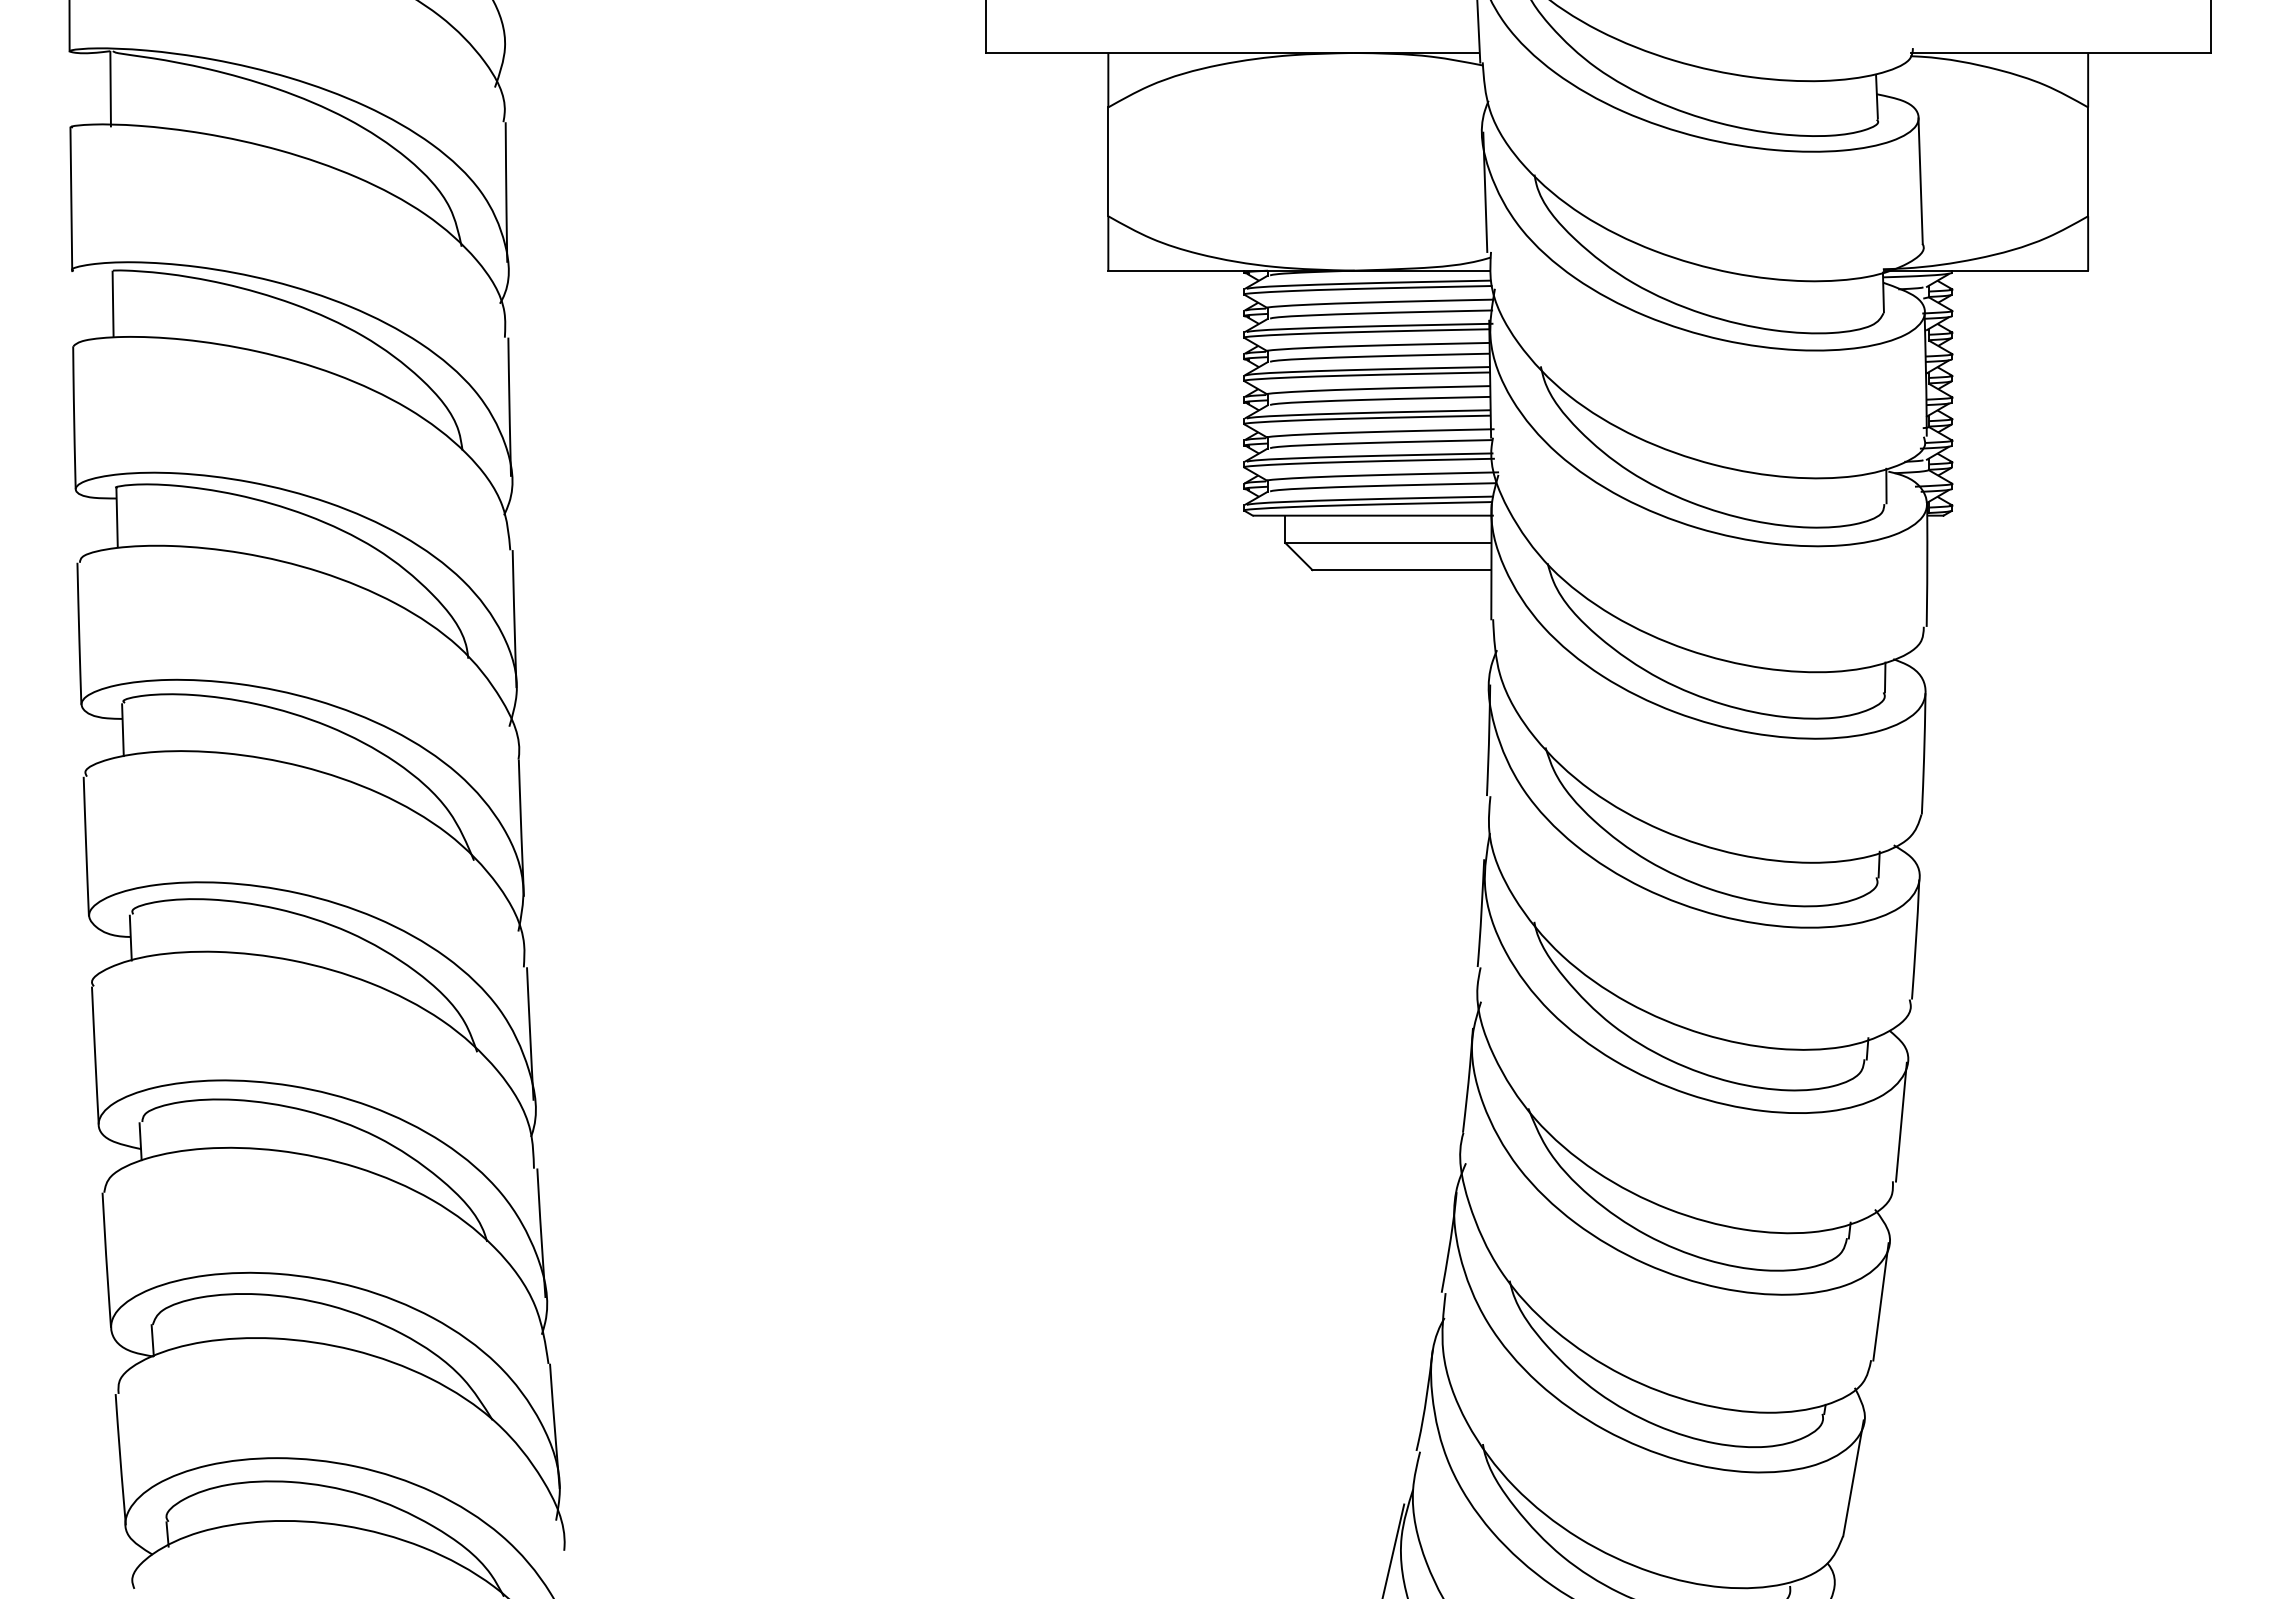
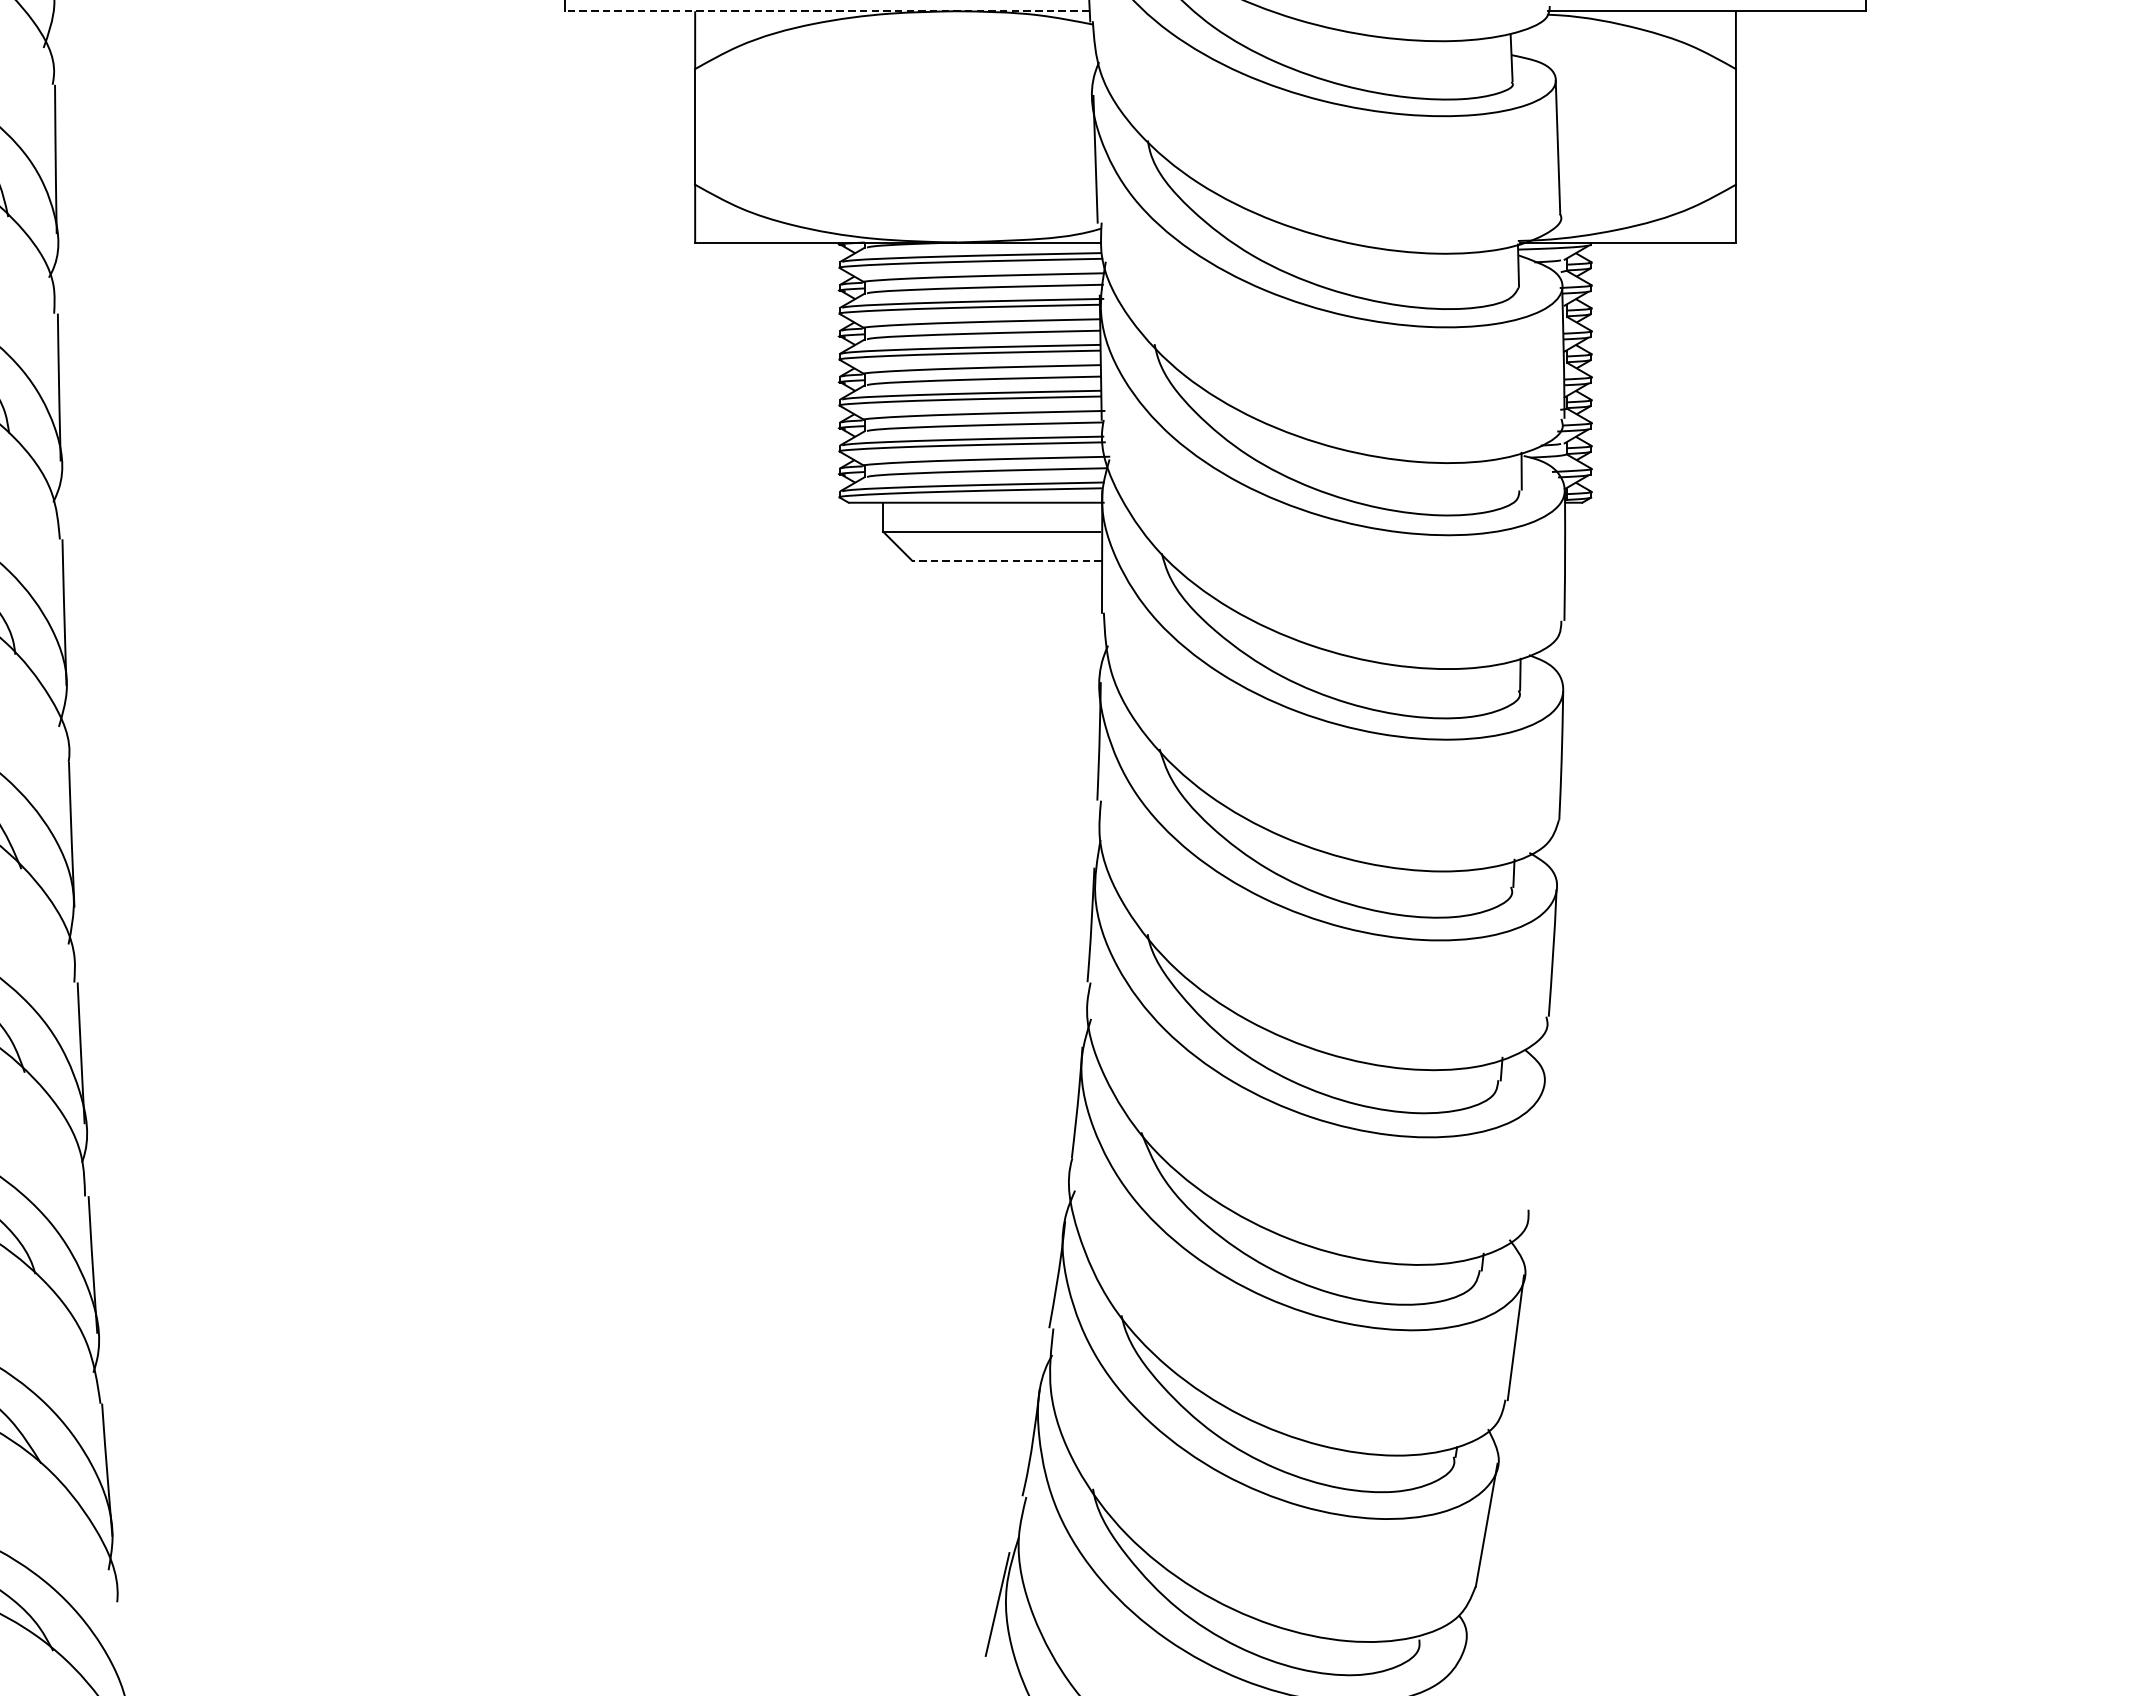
line: (1232, 52) -> (827, 10), solid -> dashed
line: (1401, 570) -> (1006, 560), solid -> dashed
line: (1901, 1121) -> (1537, 1146), removed

